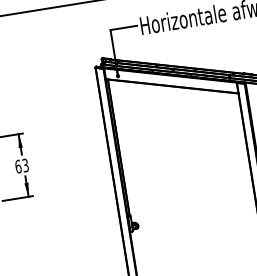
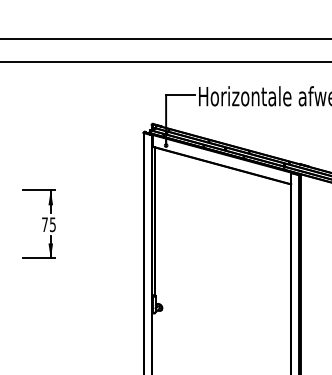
text: (21, 165) -> (48, 224), 63 -> 75

